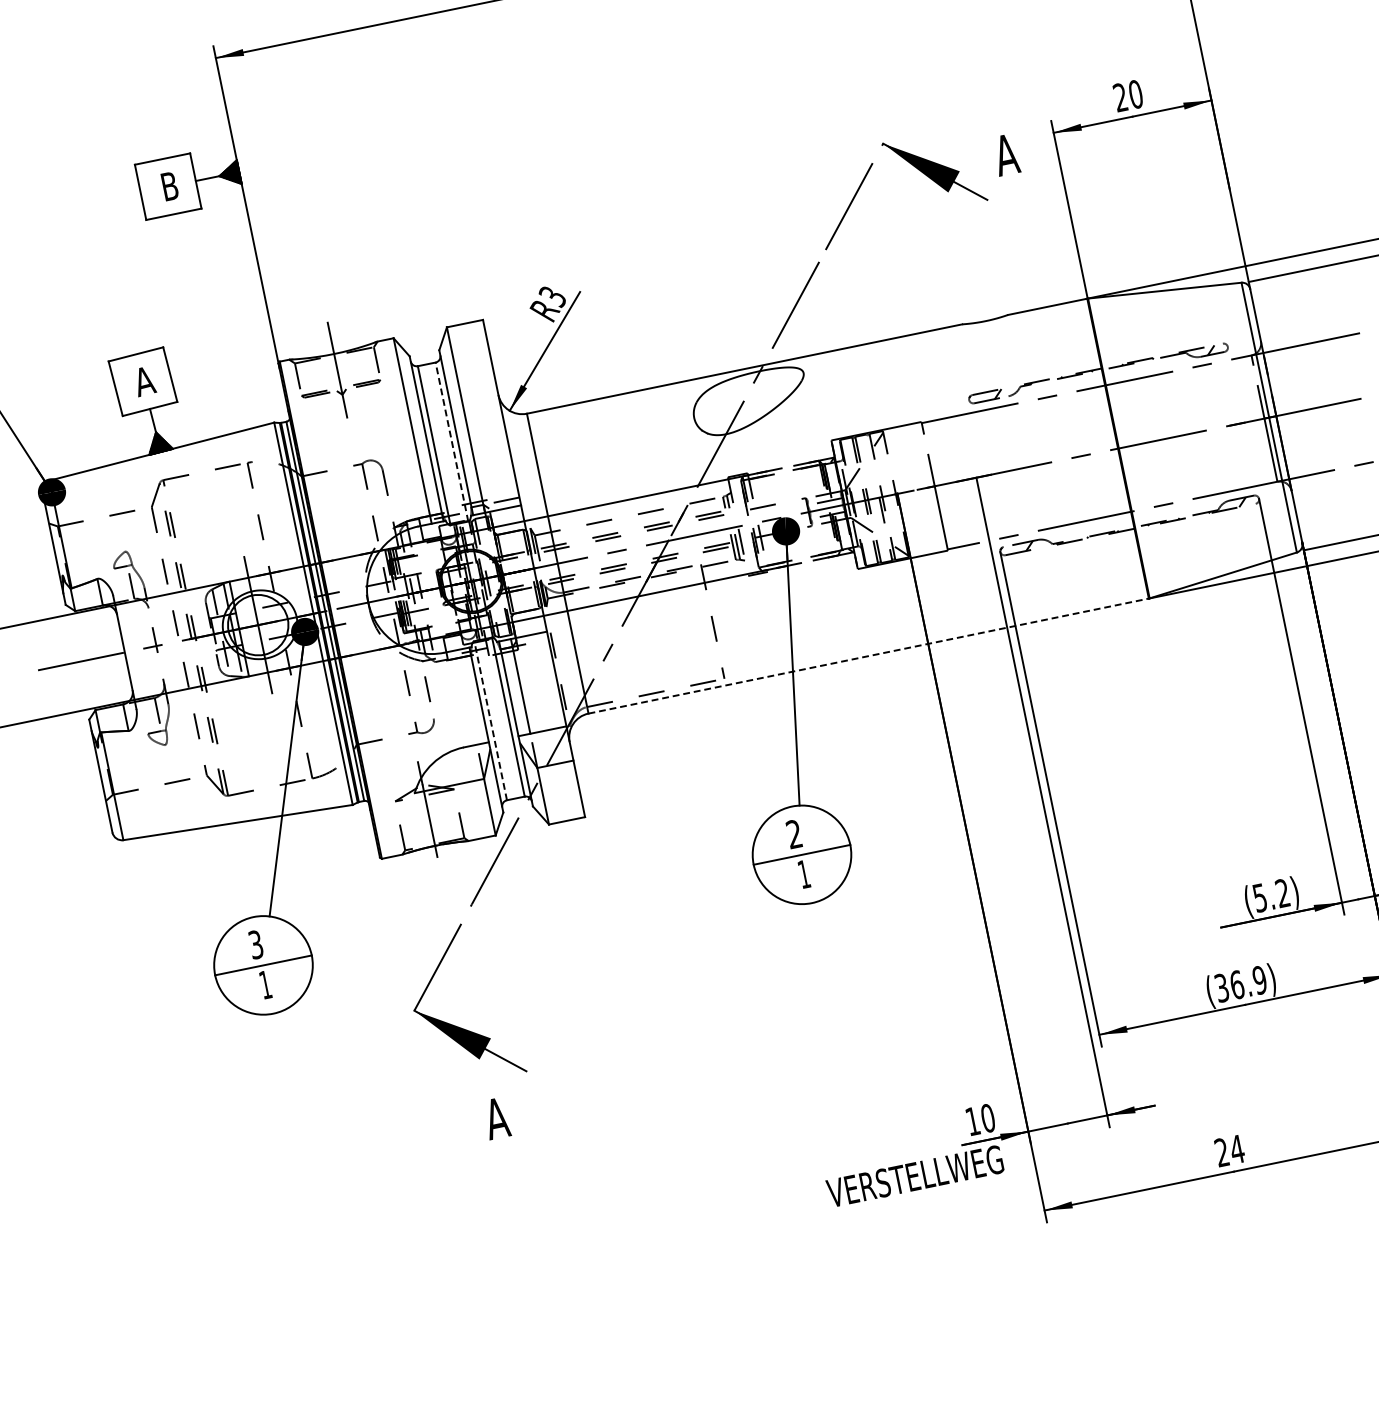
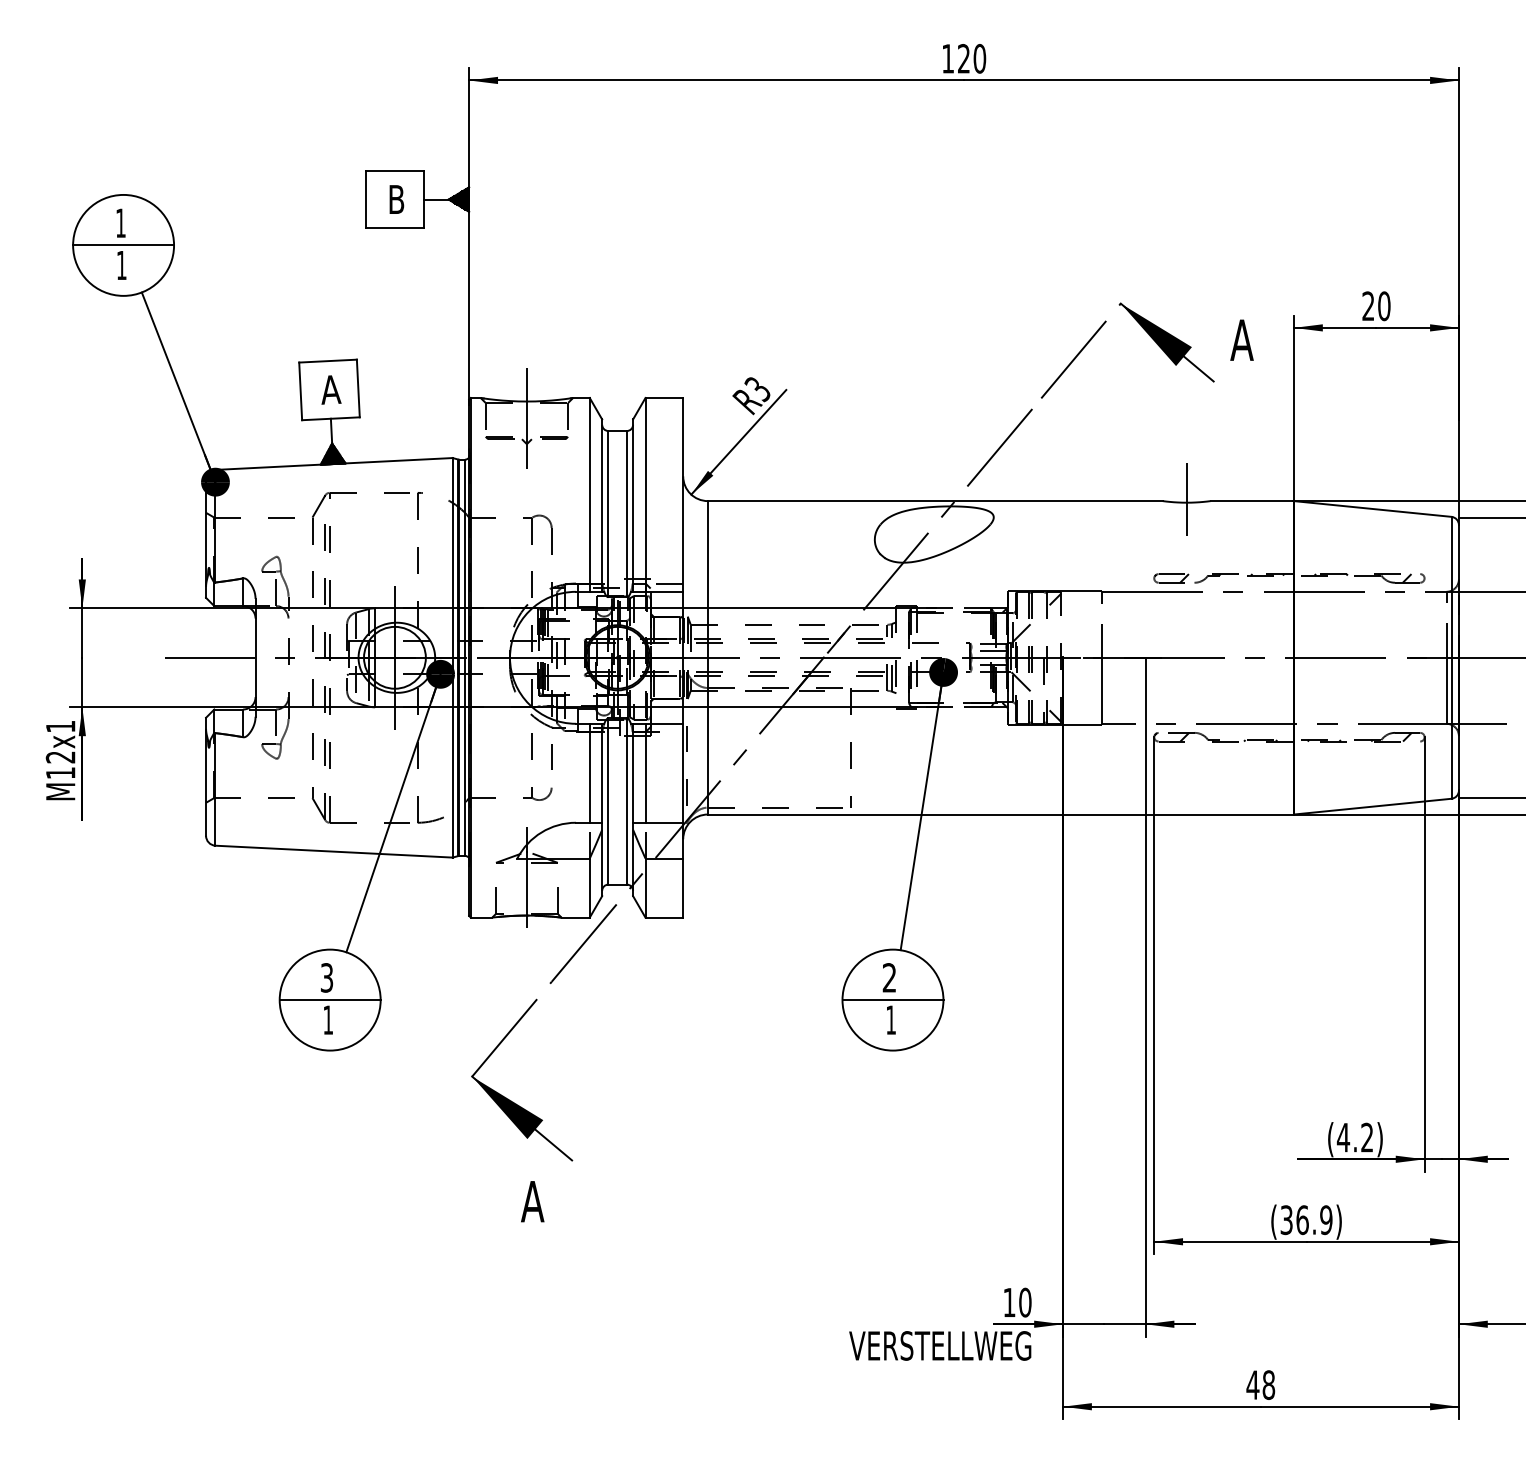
line: (984, 318) -> (1186, 499), added
line: (451, 441) -> (626, 513), dashed -> solid
line: (868, 656) -> (1000, 814), dashed -> solid
line: (466, 696) -> (589, 772), added
line: (490, 720) -> (608, 801), dashed -> solid
text: (1260, 897) -> (1343, 1137), (5.2) -> (4.2)
text: (1229, 1150) -> (1260, 1384), 24 -> 48

